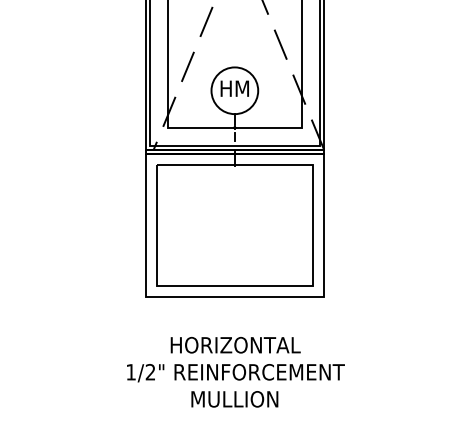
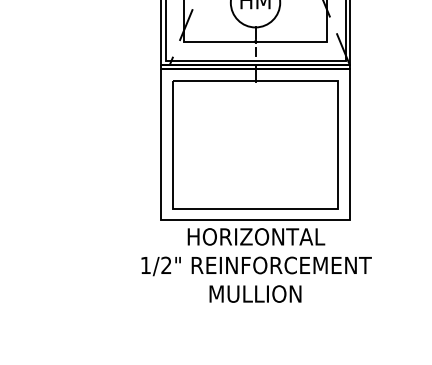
text: (235, 372) -> (256, 265), moved

